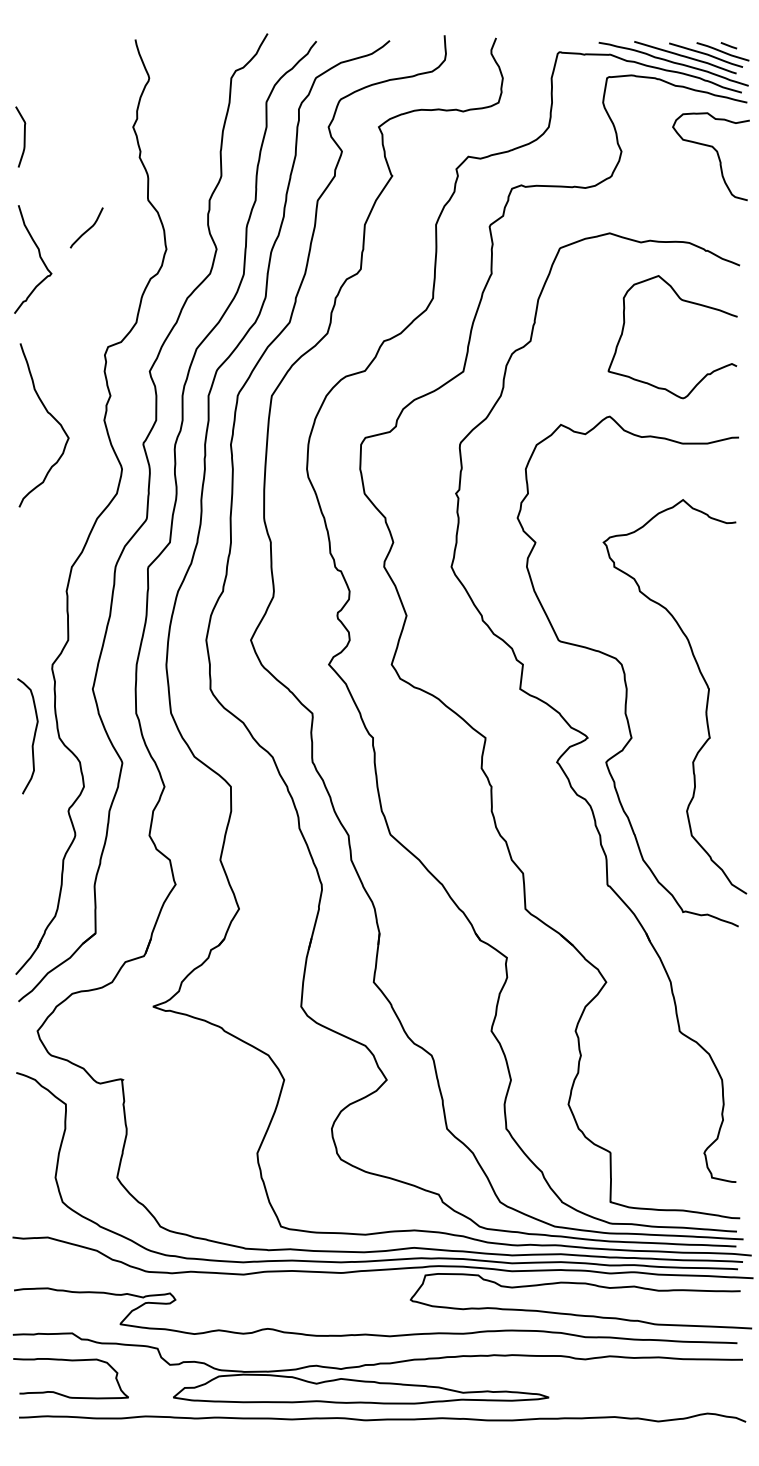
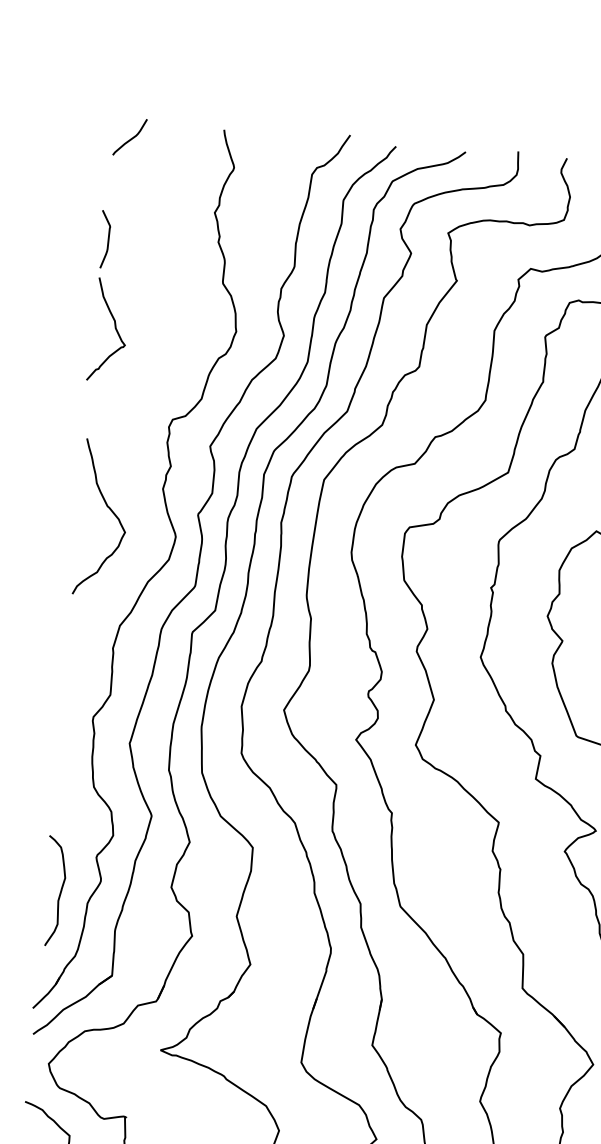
curve: (23, 136) -> (107, 239), moved
curve: (88, 228) -> (131, 137), moved
curve: (51, 416) -> (110, 510), moved
curve: (33, 736) -> (59, 891), moved

